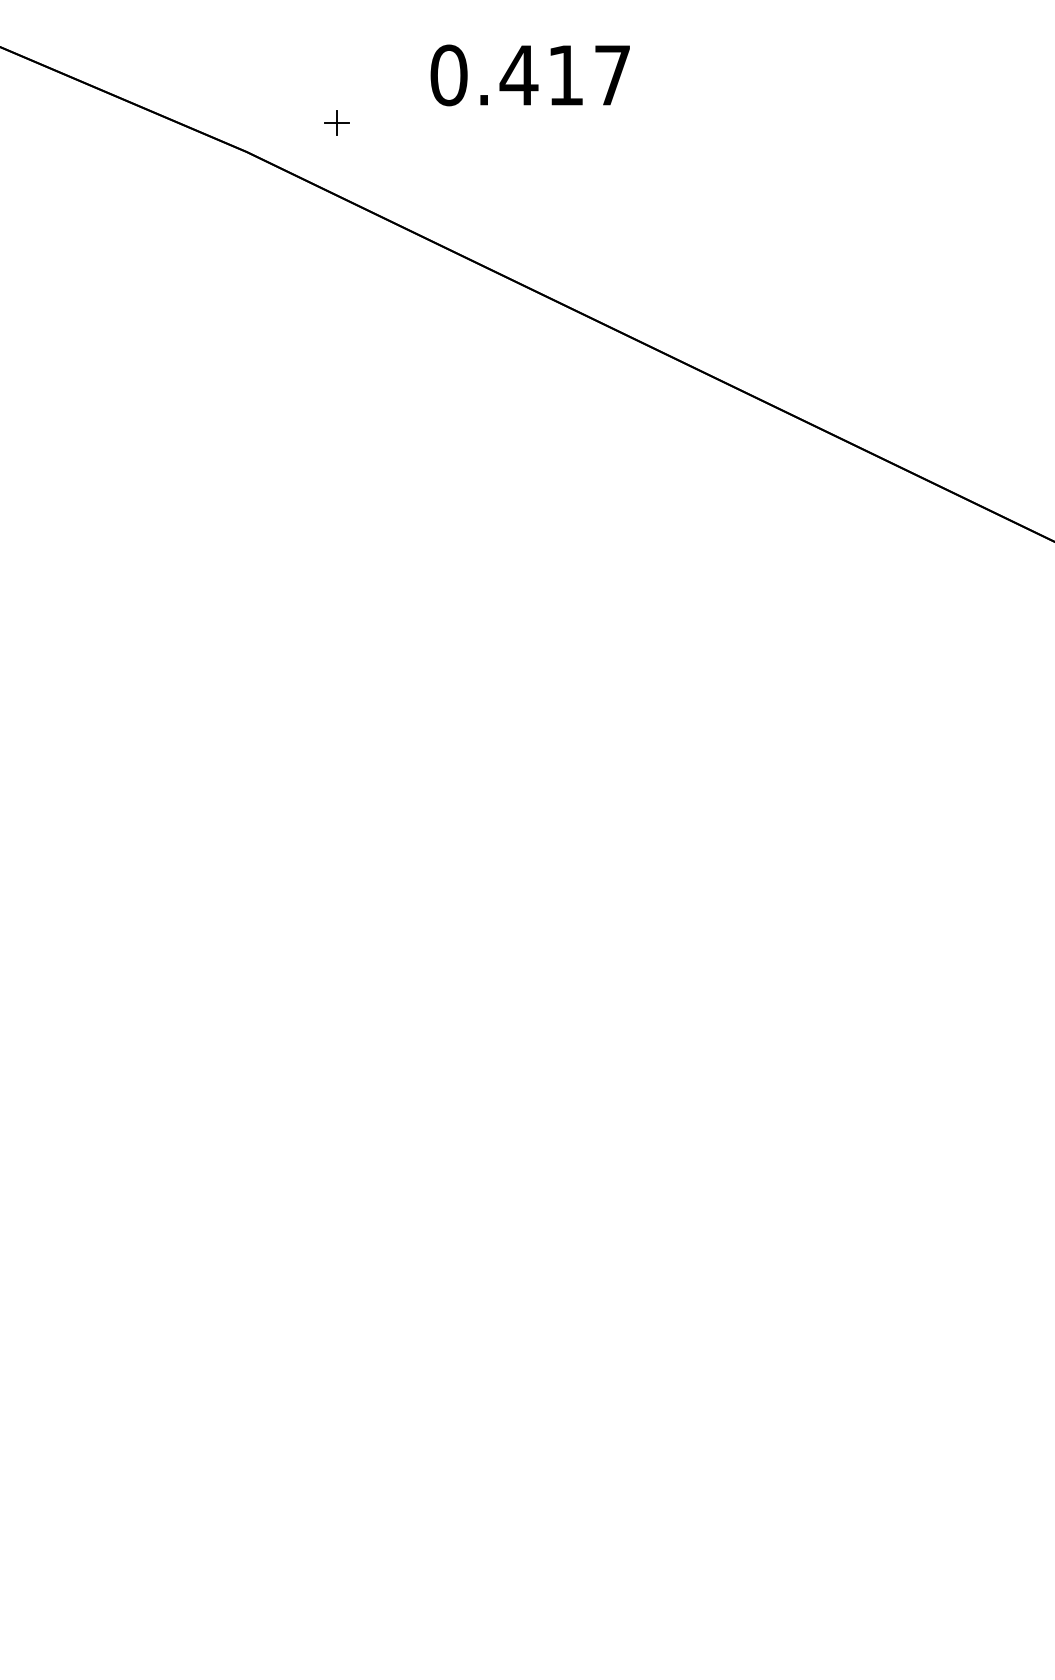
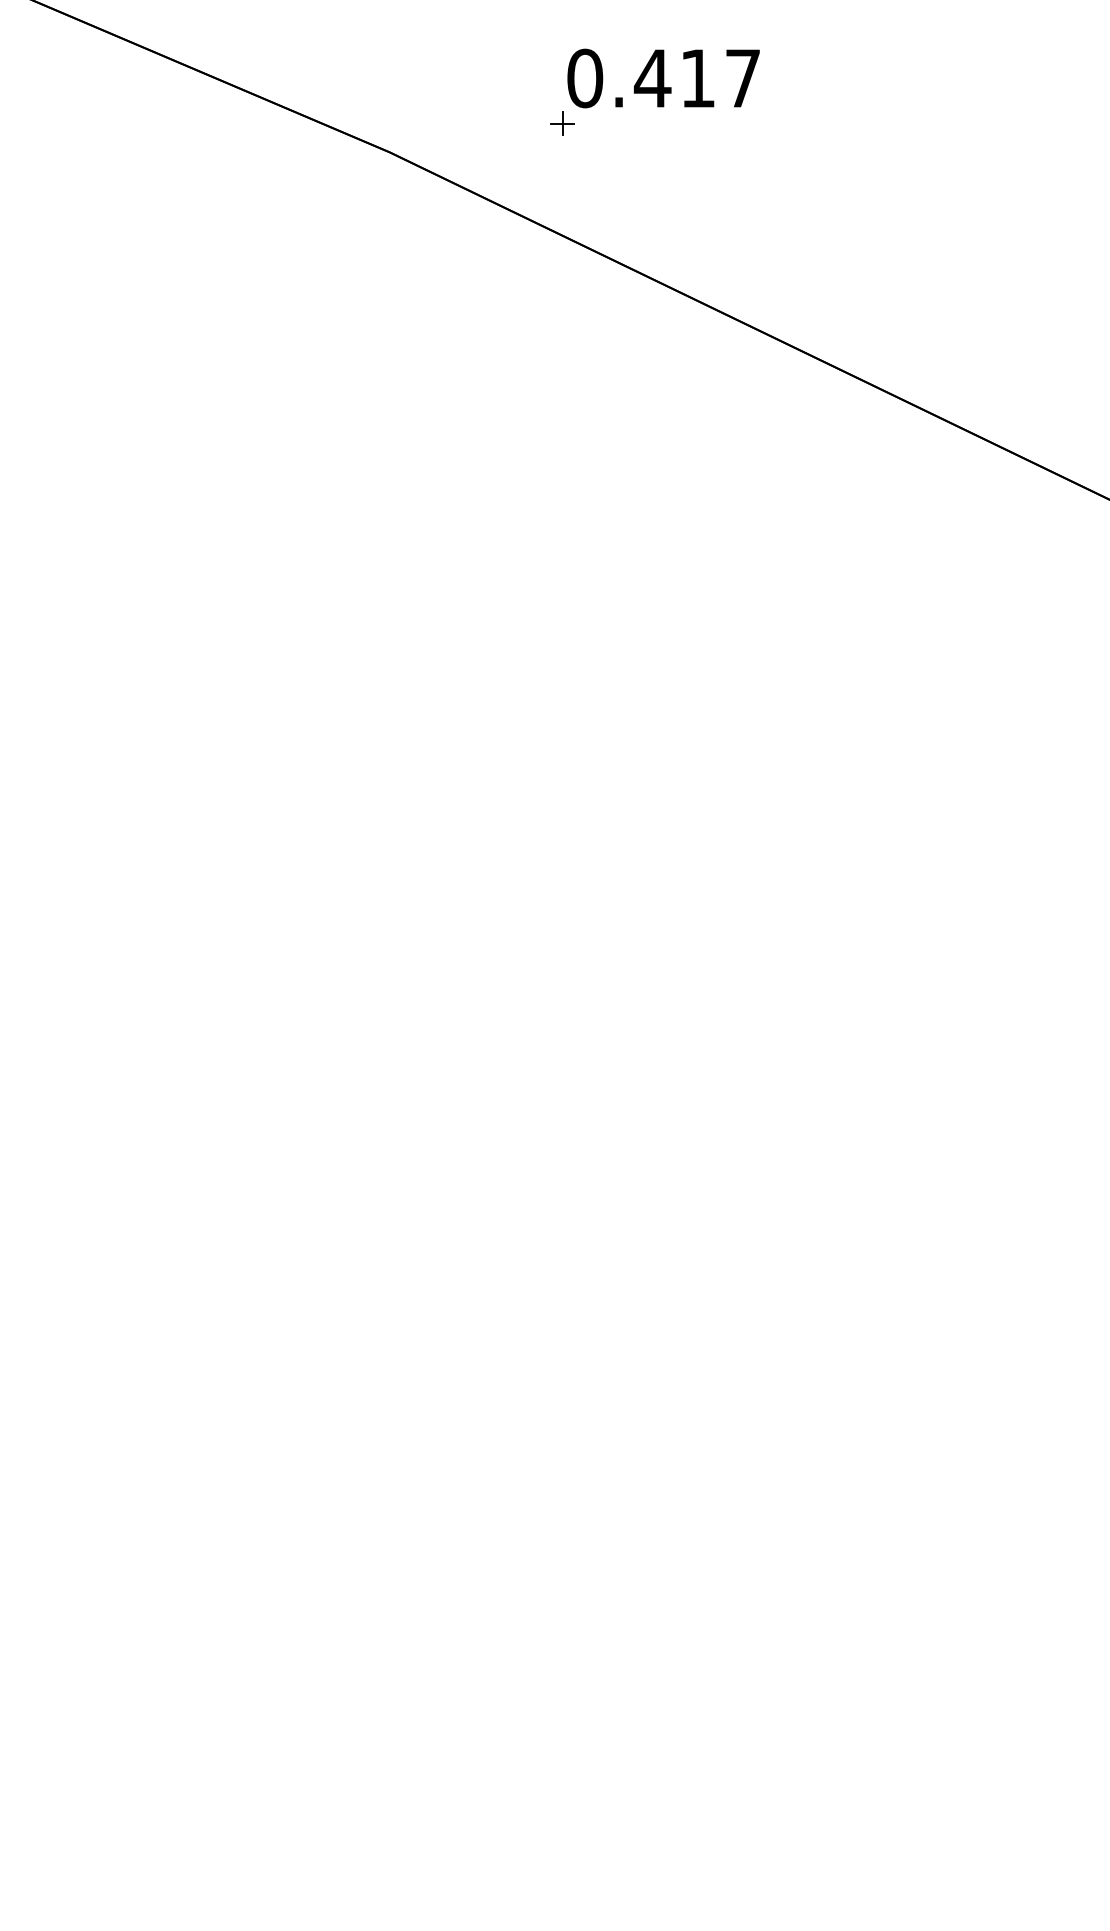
part: (336, 123) -> (562, 123), moved

